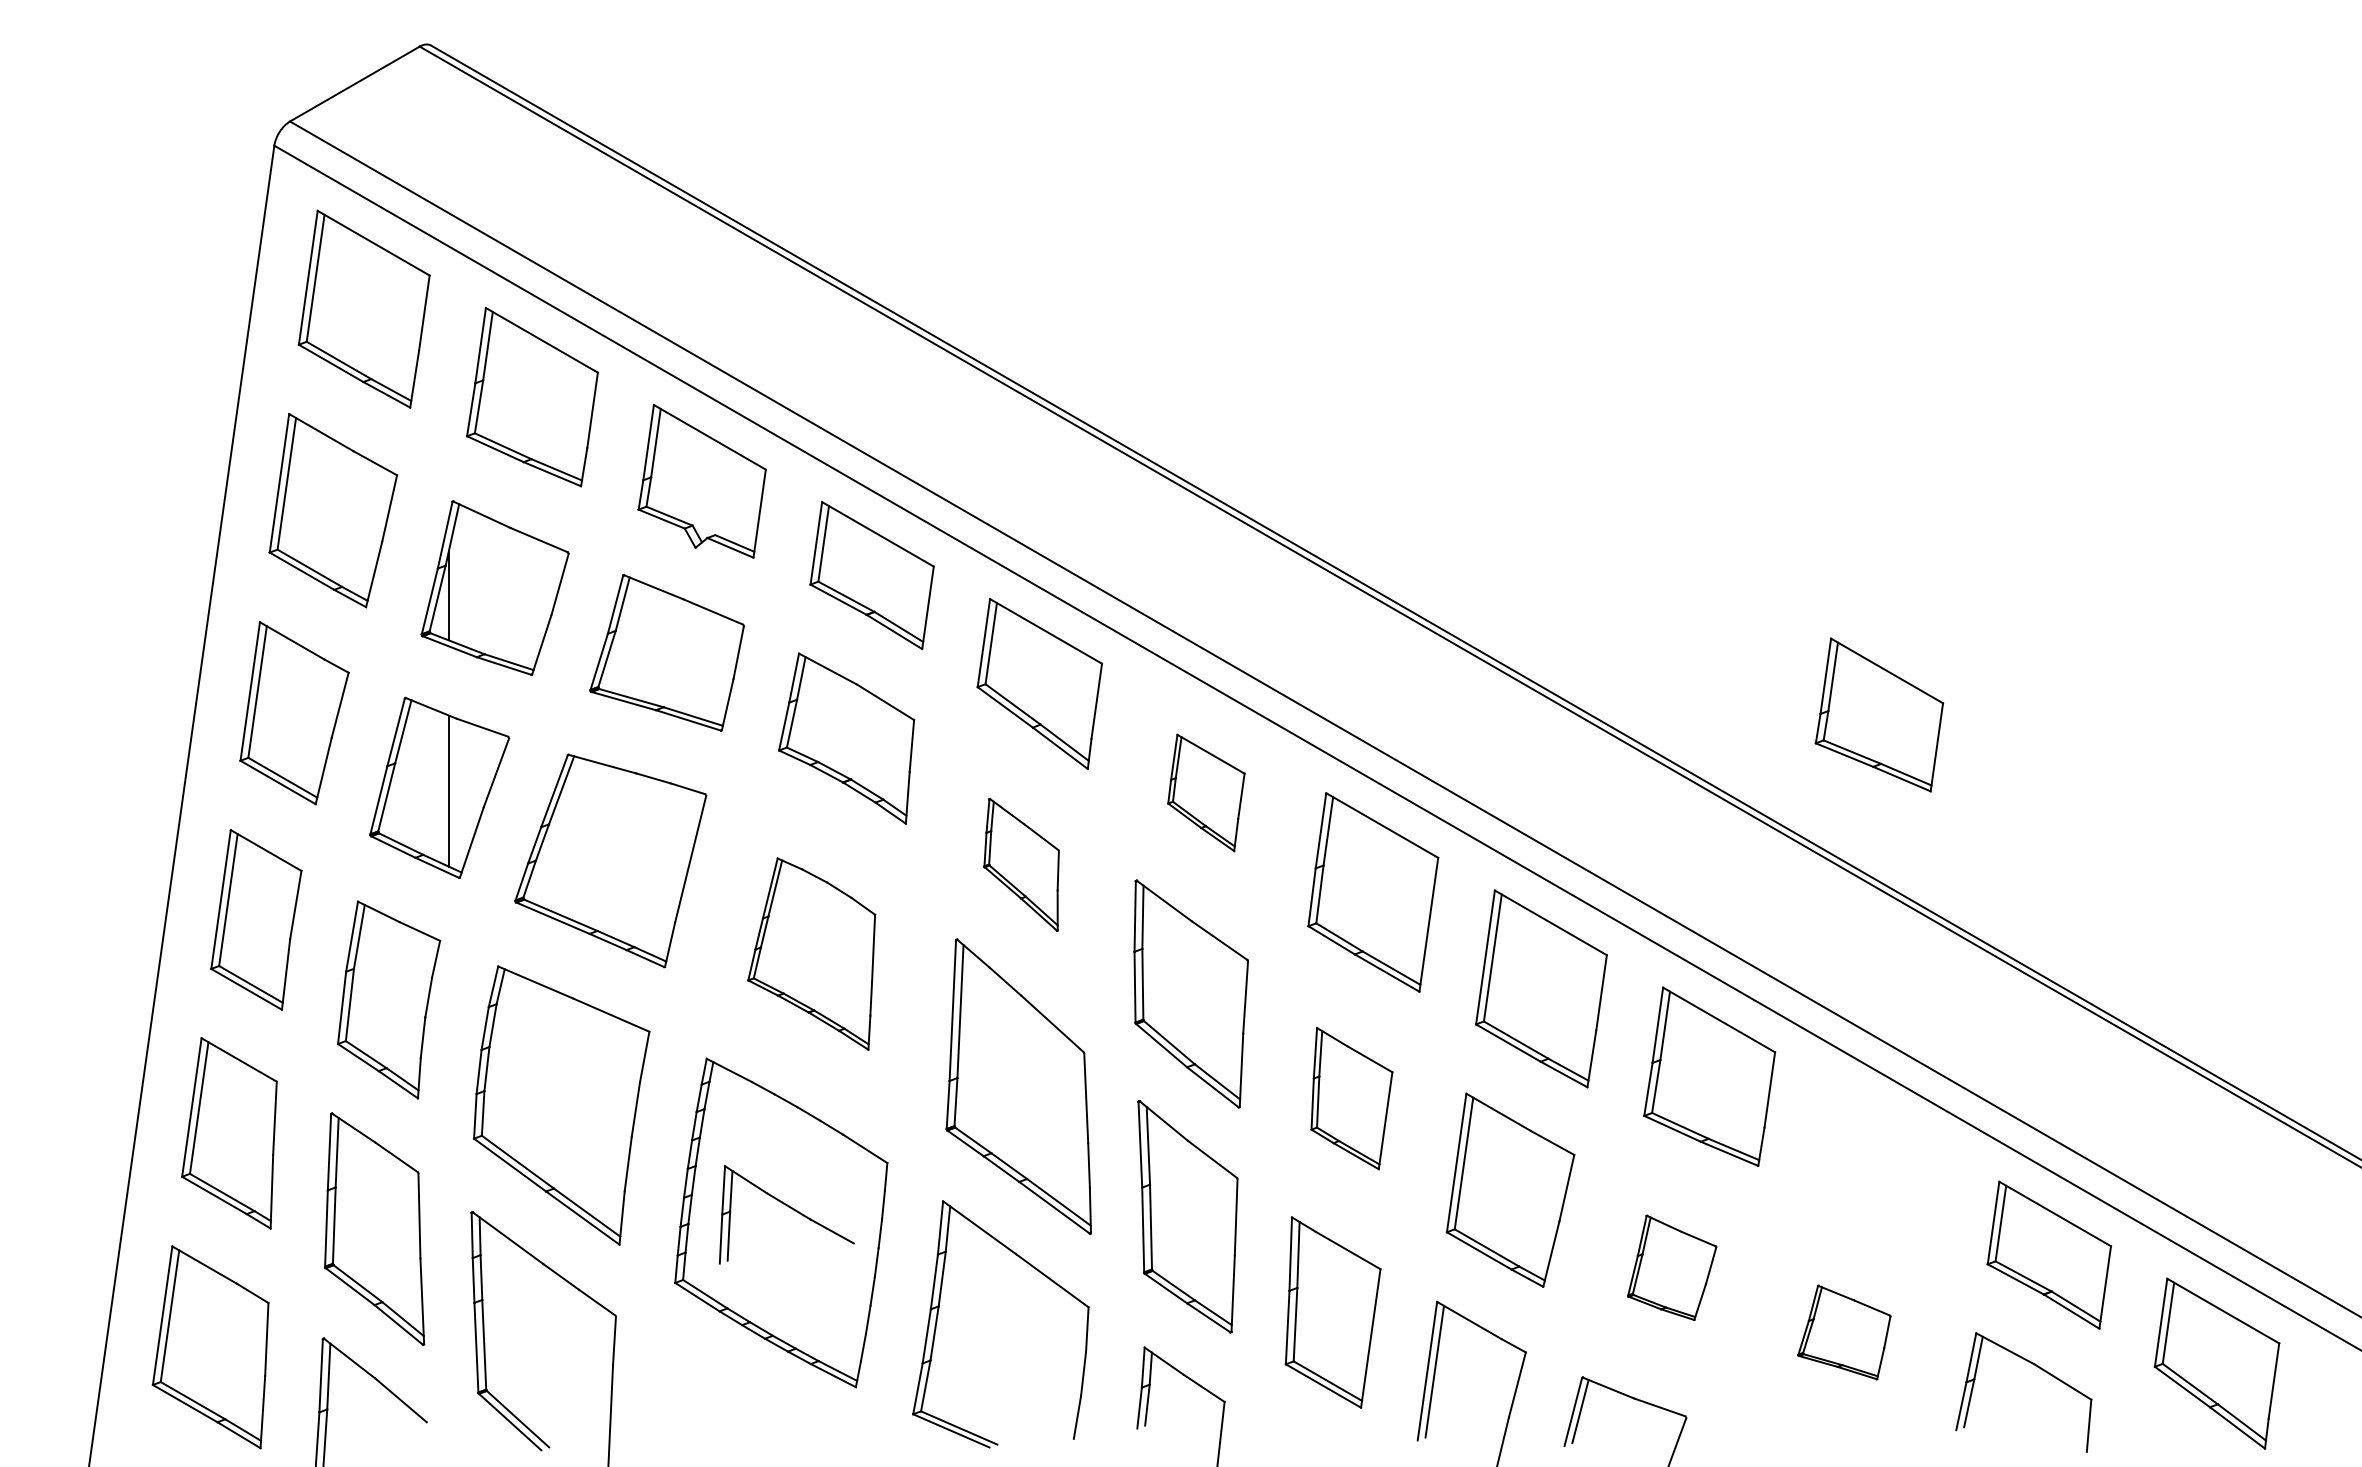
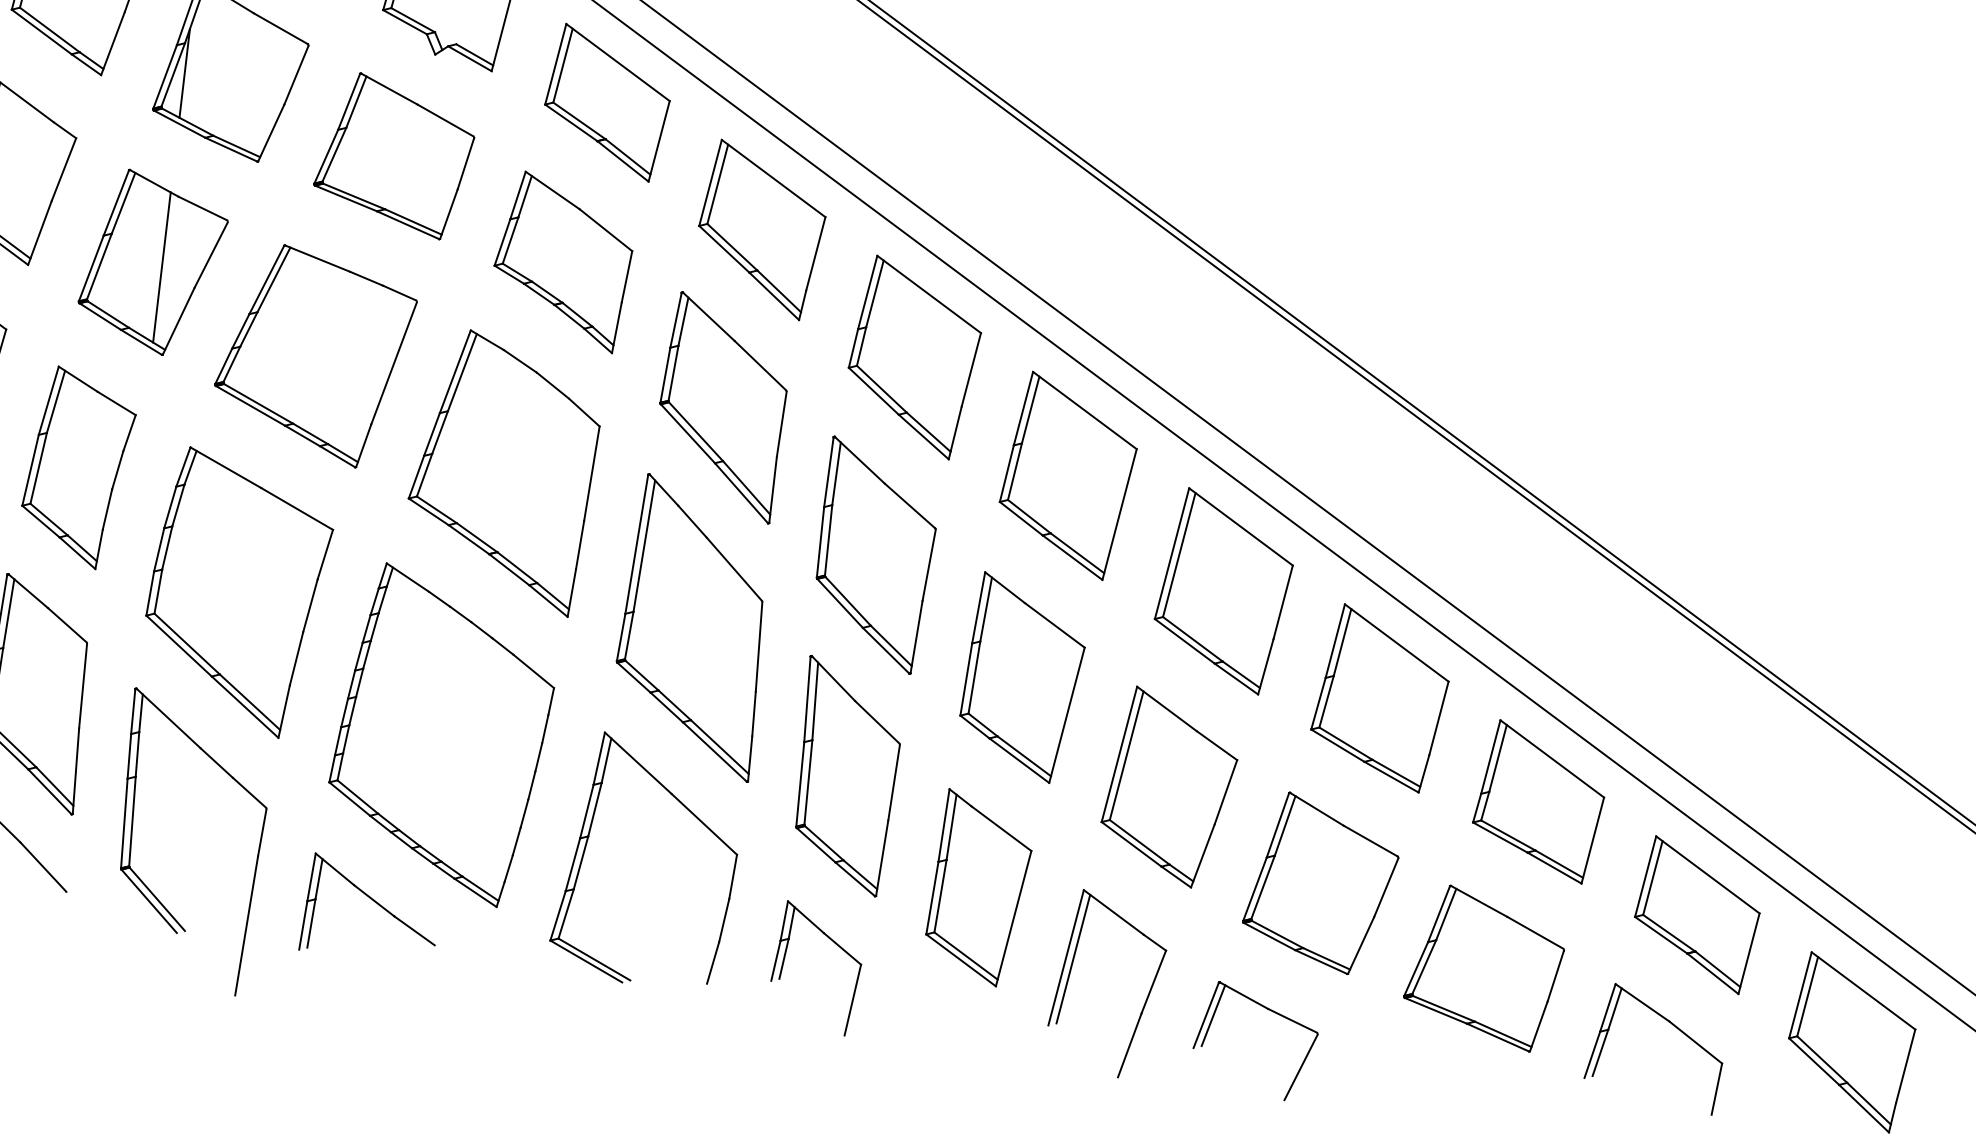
part: (1879, 714) -> (1539, 801), moved
part: (1206, 792) -> (914, 357), size x1.67
part: (1021, 864) -> (722, 407), size x1.67
part: (811, 953) -> (503, 471), size x1.43
part: (1351, 1098) -> (1022, 678), size x1.43
part: (791, 1209) -> (376, 904), moved
part: (1671, 1267) -> (1320, 883), size x1.67
part: (1844, 1332) -> (1484, 968), size x1.67

